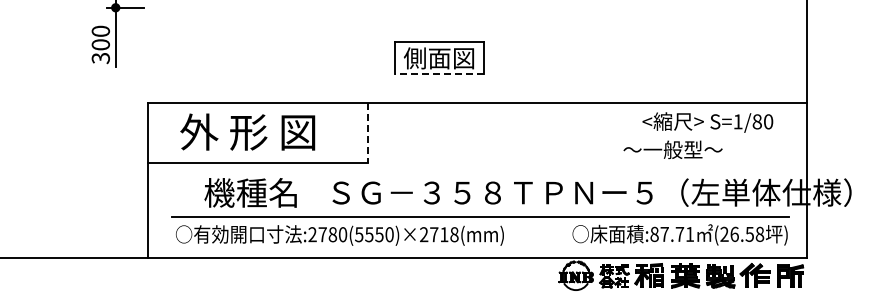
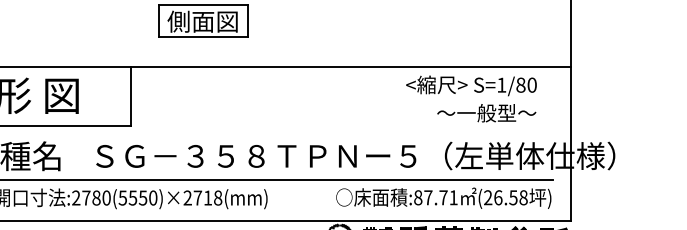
line: (439, 74) -> (203, 37), dashed -> solid
line: (367, 132) -> (131, 95), dashed -> solid
text: (672, 149) -> (486, 112), moved

